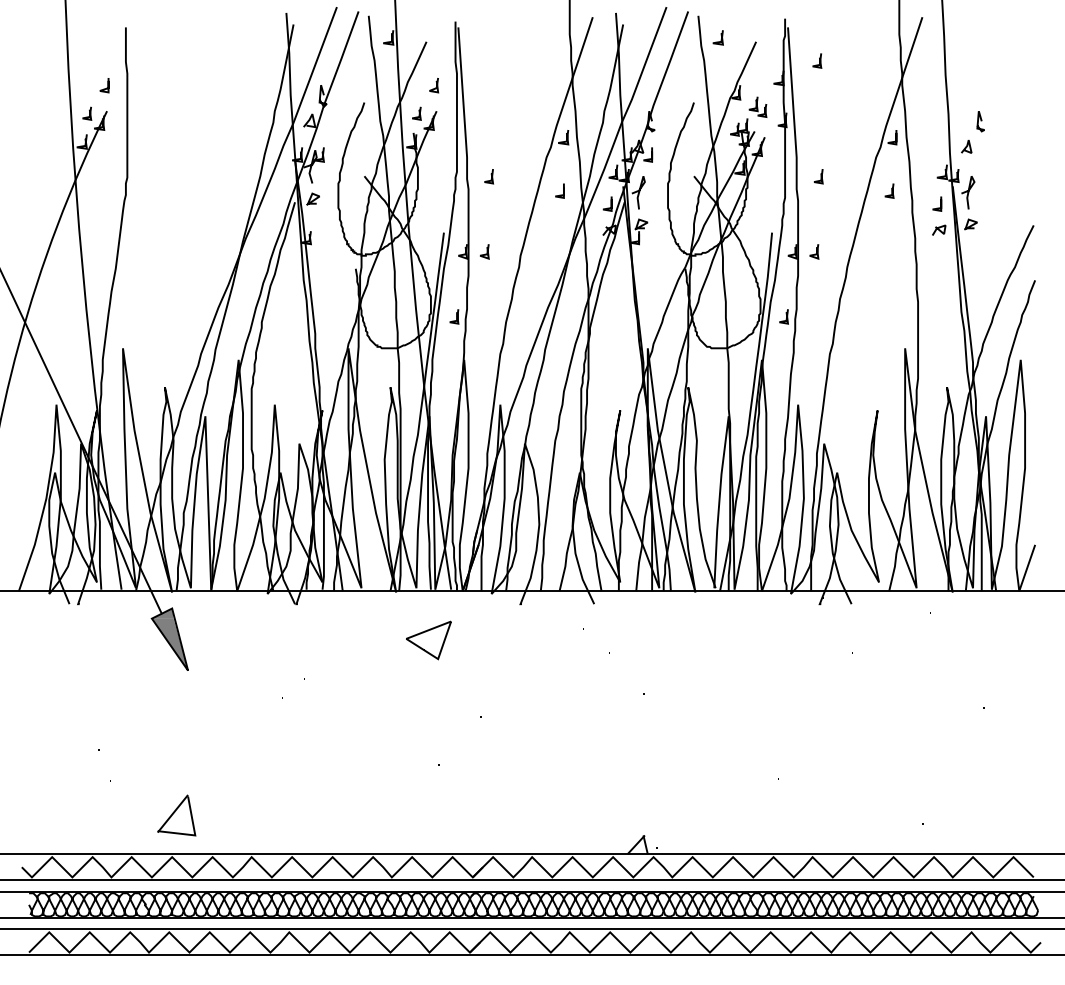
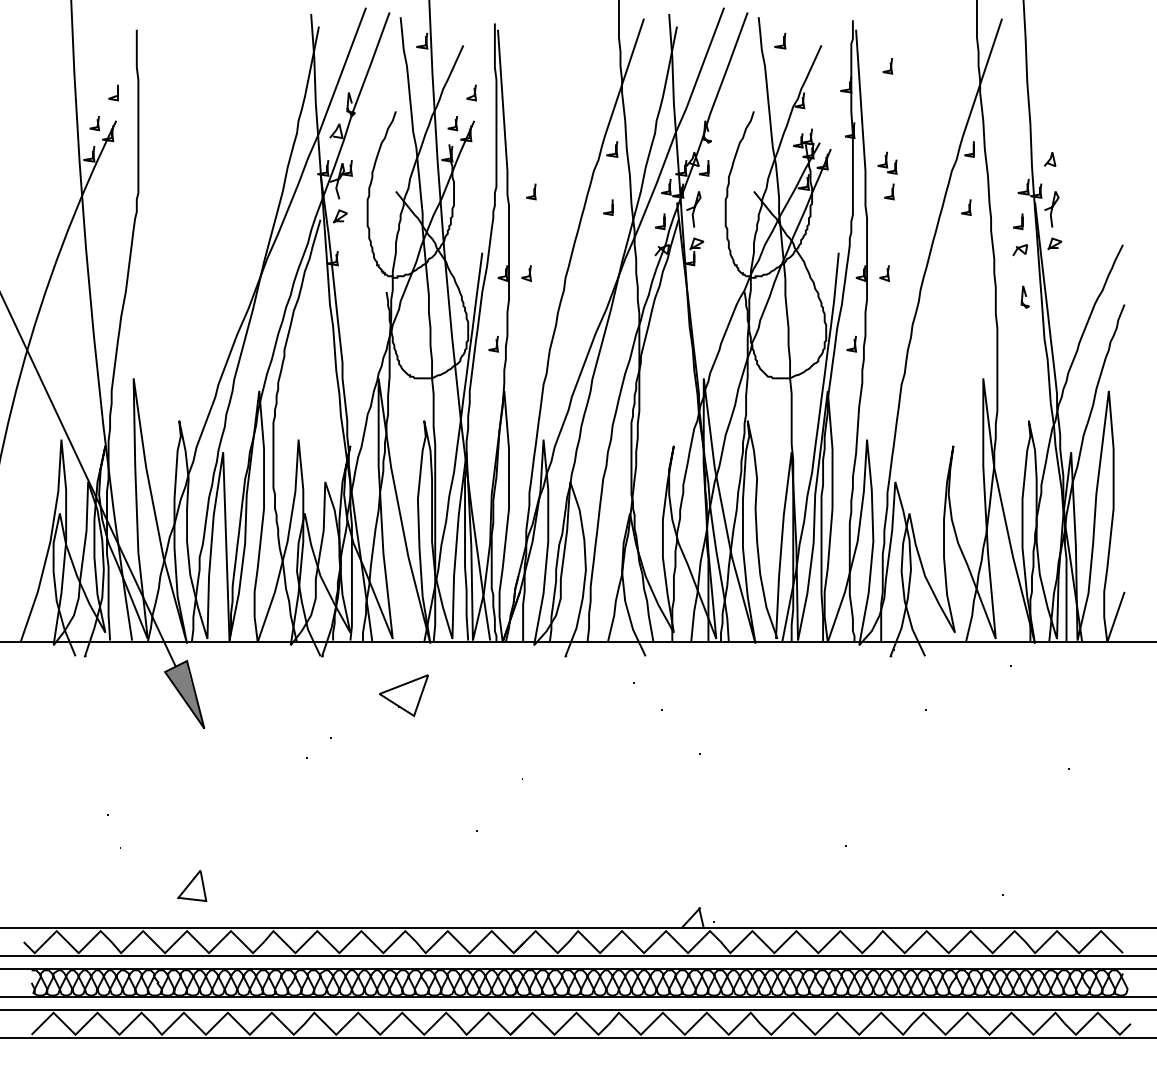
part: (757, 106) -> (887, 162), moved
curve: (980, 121) -> (1024, 297), moved
part: (428, 640) -> (403, 695), moved
part: (176, 815) -> (191, 885), size x0.7

